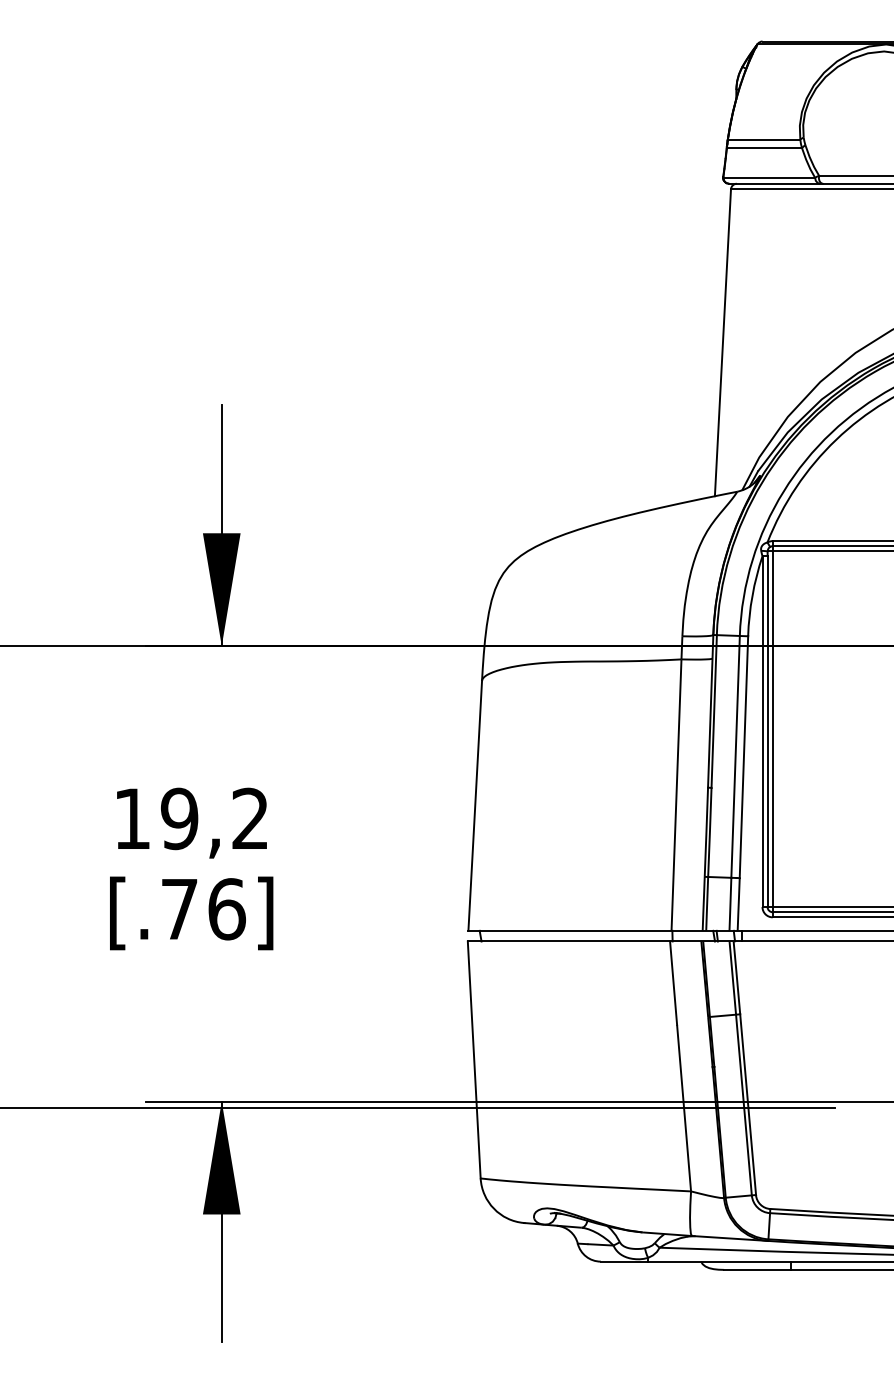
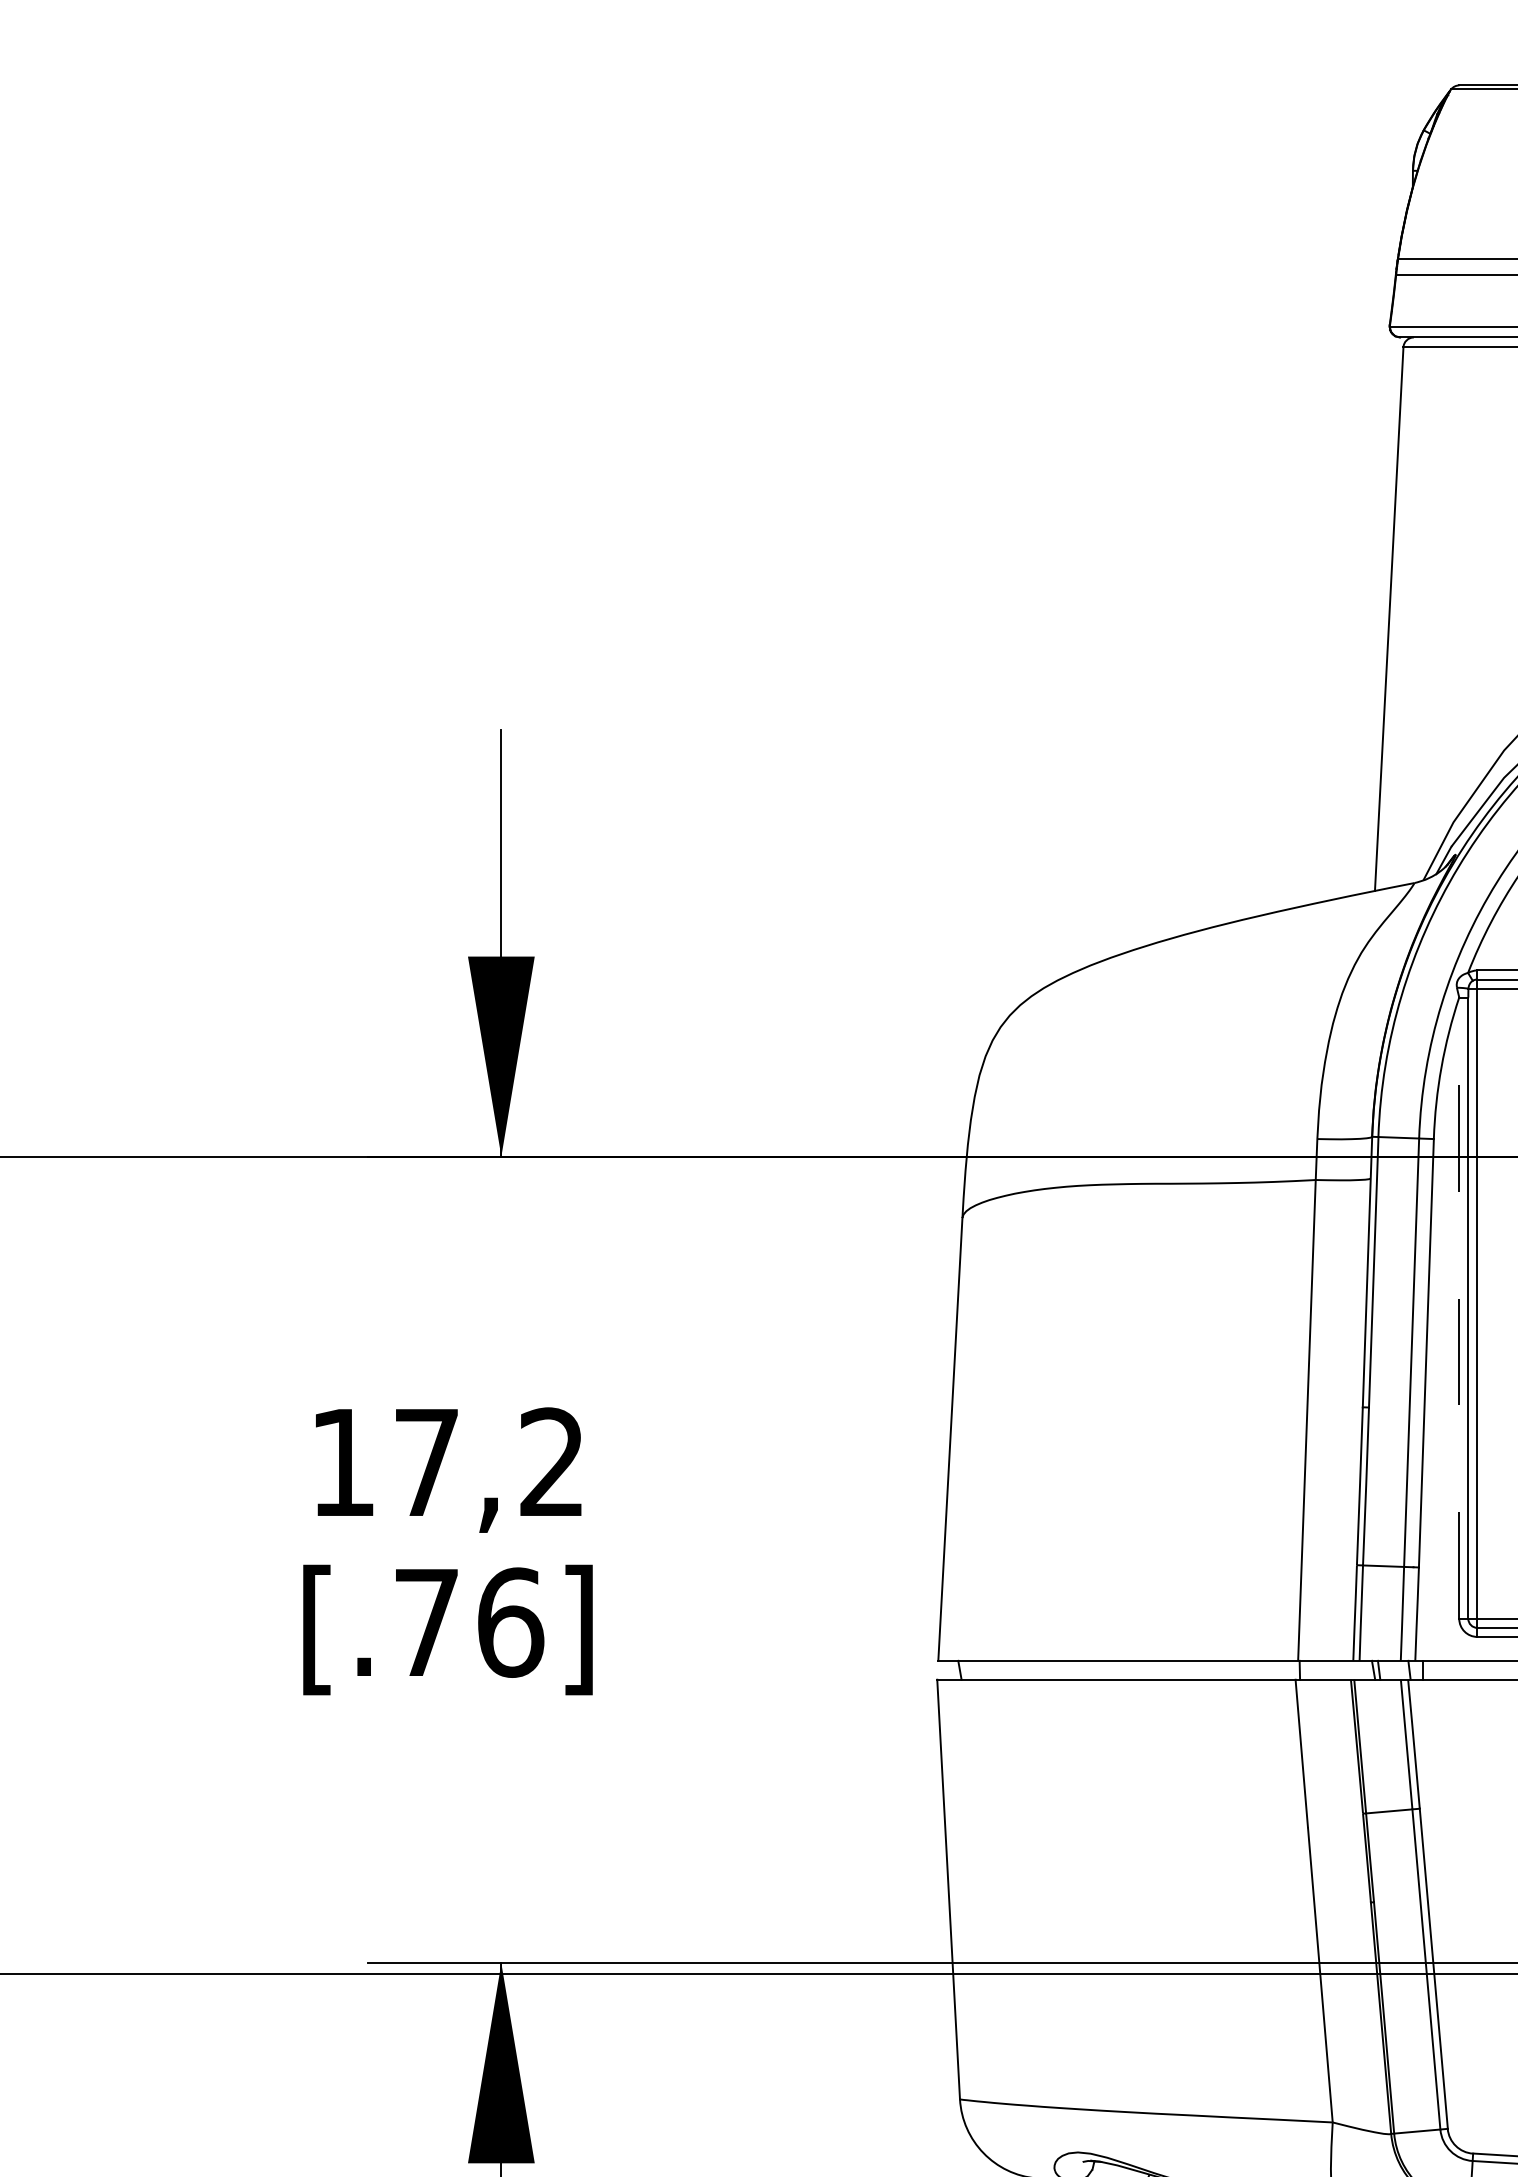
line: (762, 731) -> (1459, 1307), solid -> dashed
text: (179, 818) -> (426, 1461), 19,2 -> 17,2

